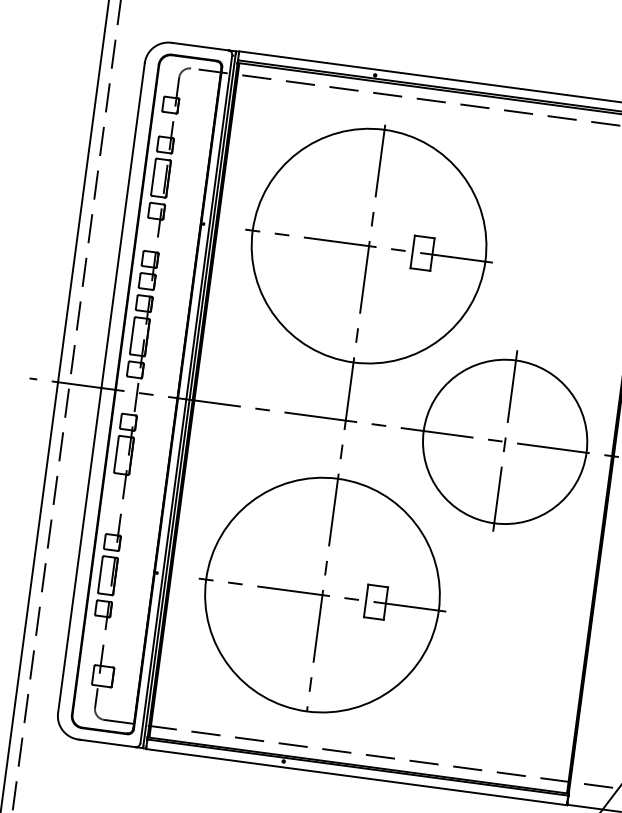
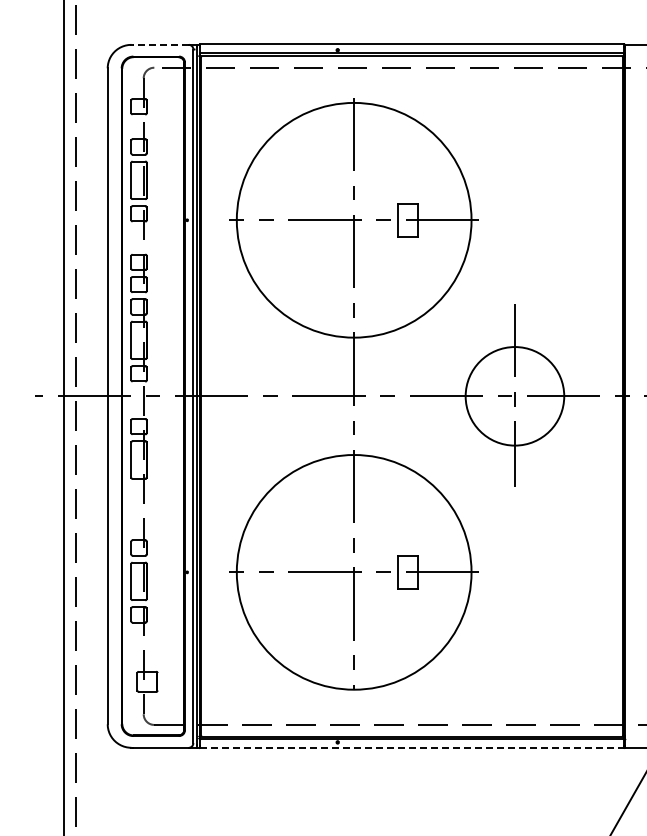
line: (201, 46) -> (161, 44), solid -> dashed
circle: (504, 442) -> (514, 396), size x0.6
line: (357, 777) -> (412, 748), solid -> dashed

